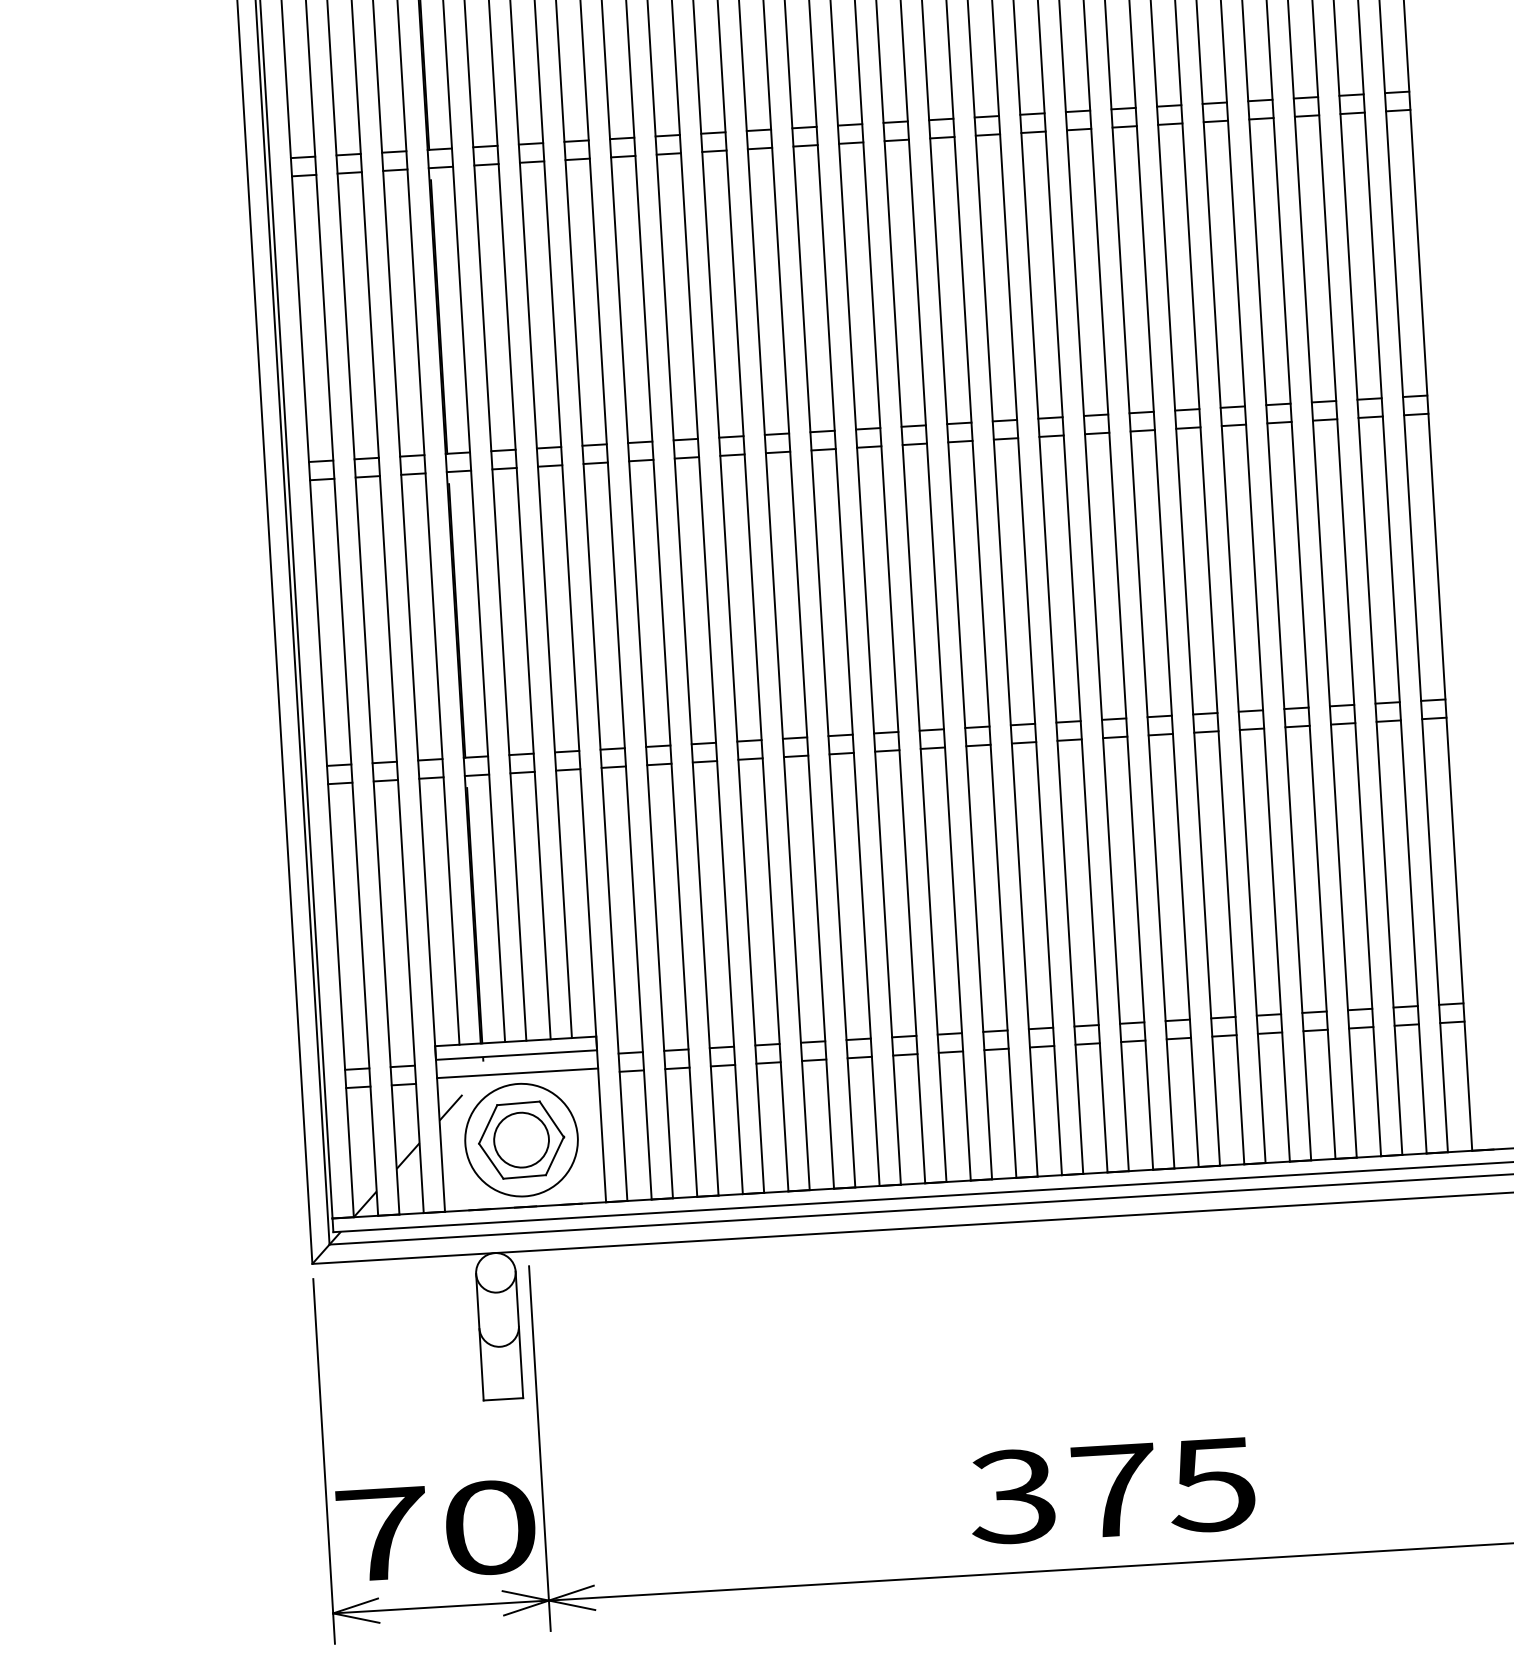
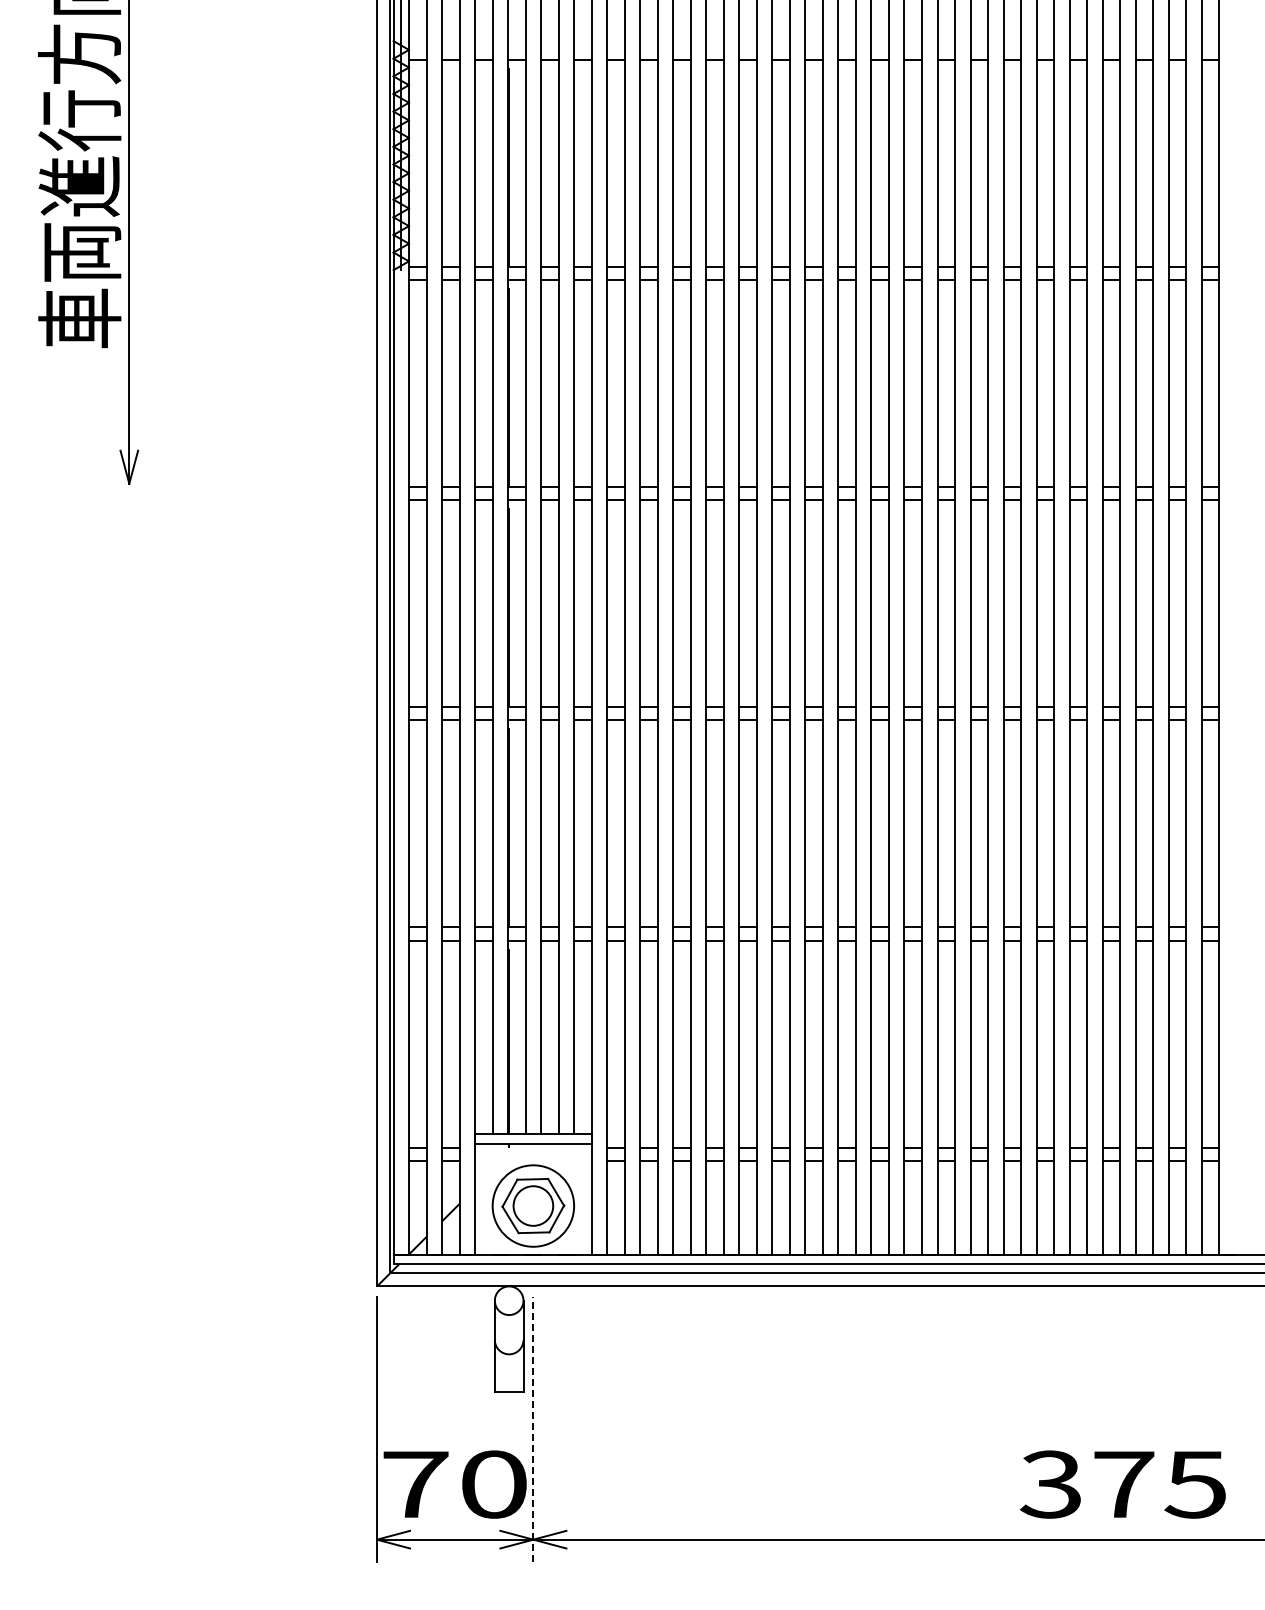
line: (517, 1073) -> (533, 1157), removed
line: (450, 1107) -> (483, 1179), removed
line: (540, 1448) -> (533, 1429), solid -> dashed
text: (1111, 1490) -> (1122, 1484), moved

